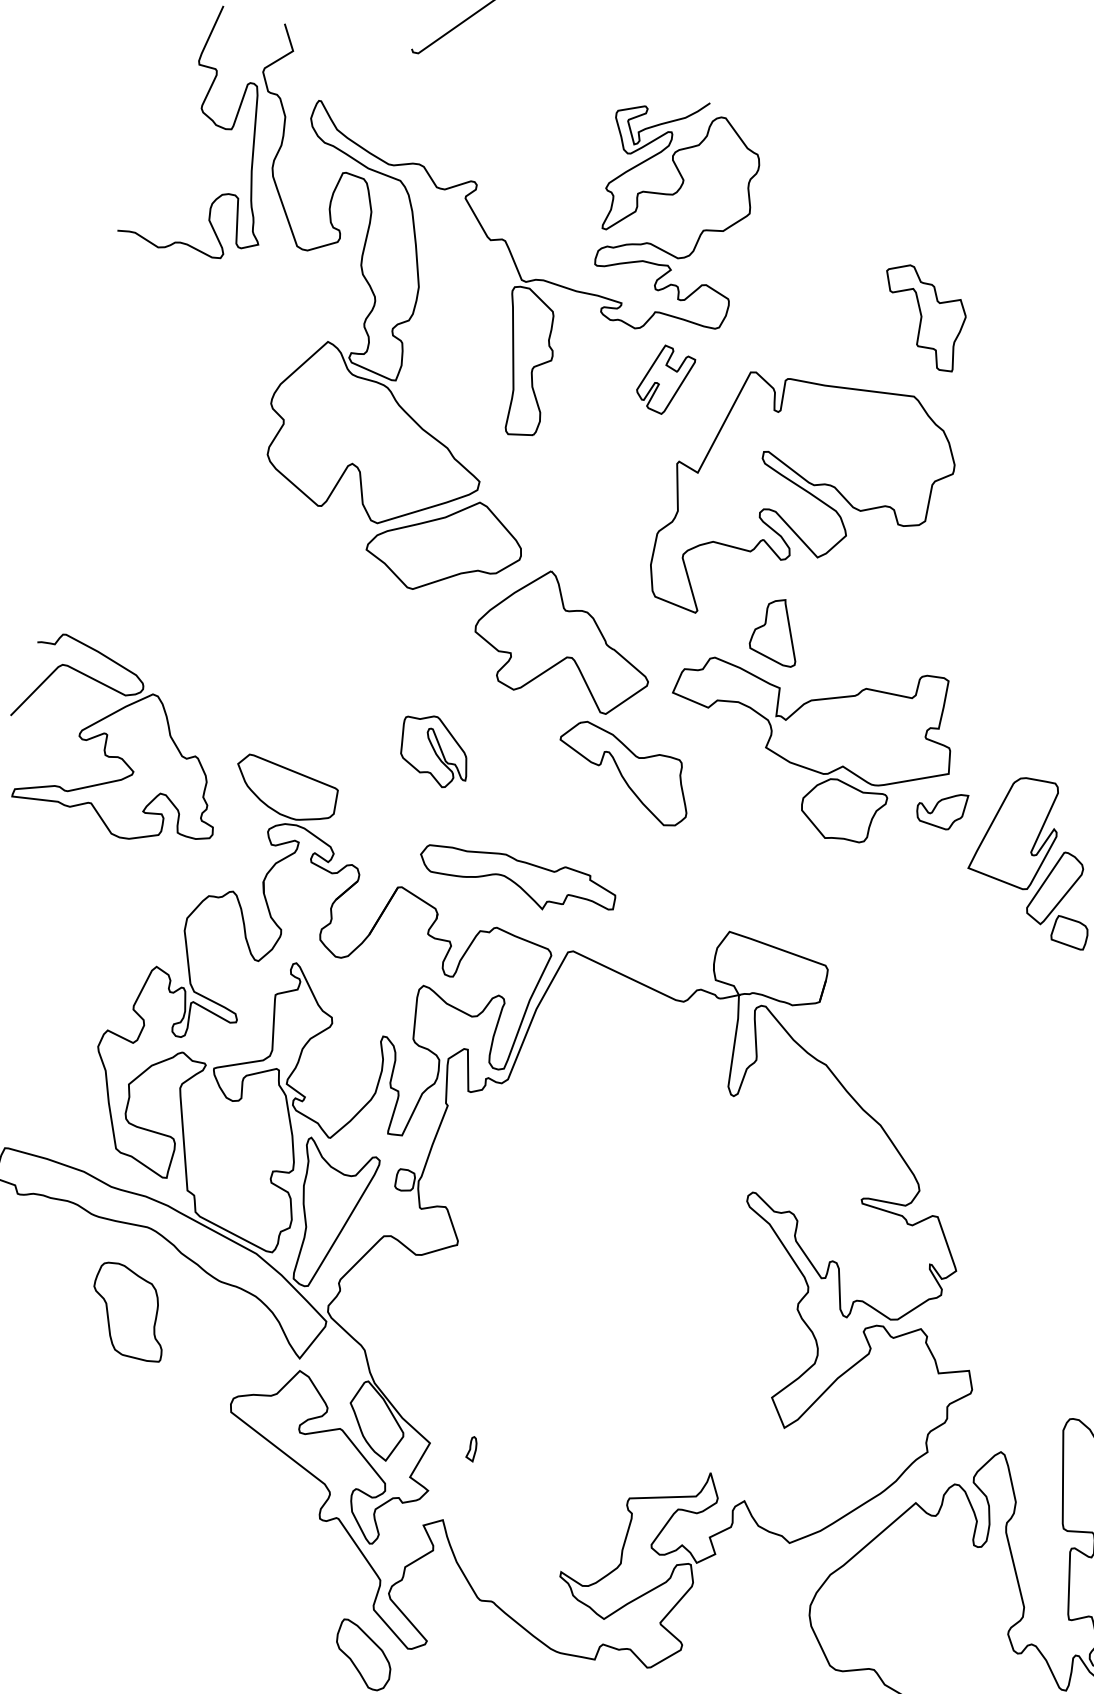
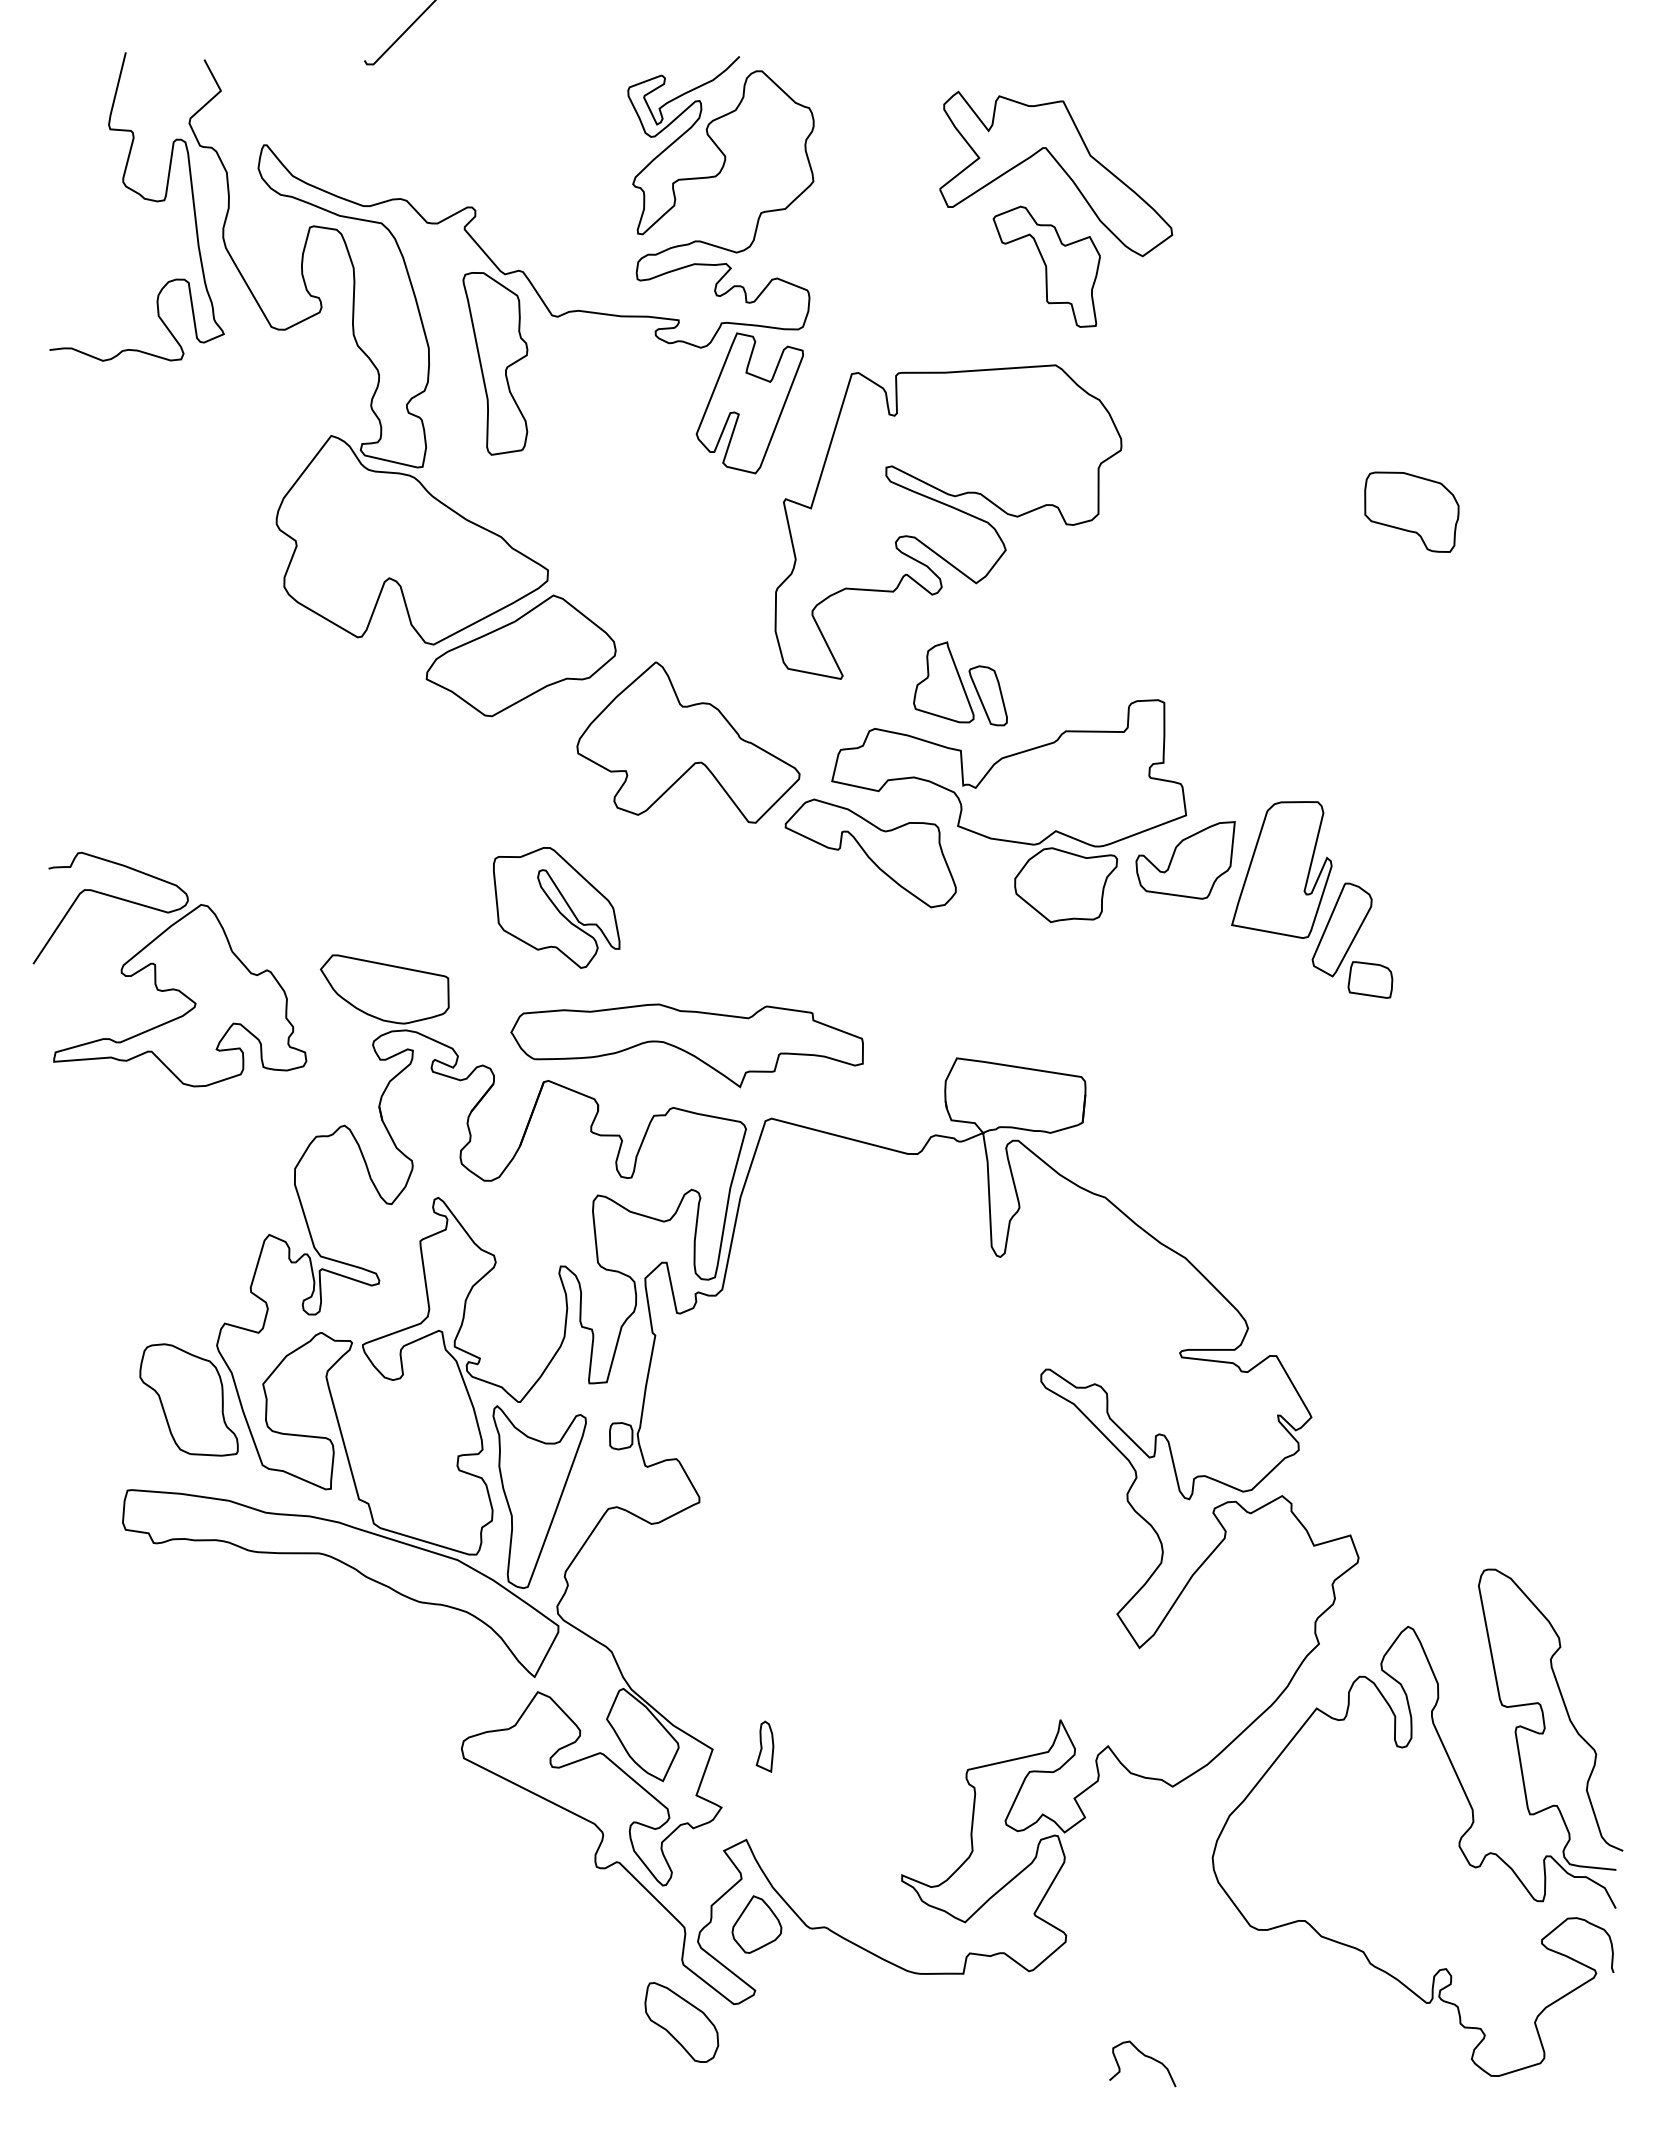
part: (948, 241) -> (1061, 168), added
part: (525, 362) -> (495, 363), moved
part: (665, 380) -> (749, 403), size x1.67
part: (809, 648) -> (987, 695), added
part: (434, 750) -> (556, 907), size x1.43
part: (623, 773) -> (870, 853), moved
part: (941, 809) -> (1185, 860), size x1.67
part: (516, 880) -> (686, 1045), size x1.43
part: (129, 1311) -> (188, 1399), moved
part: (471, 1448) -> (764, 1746), size x1.67
part: (438, 1588) -> (756, 1924), added

